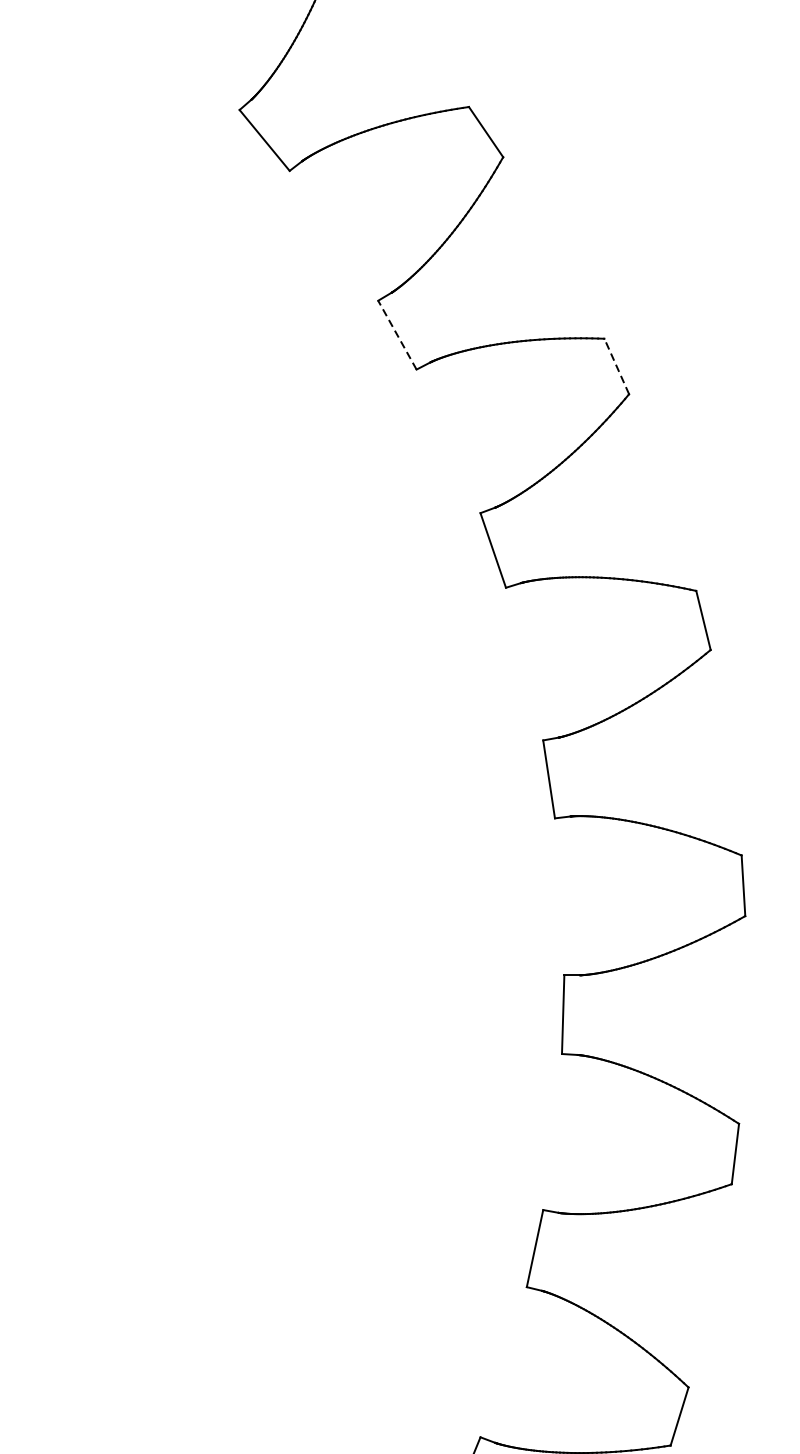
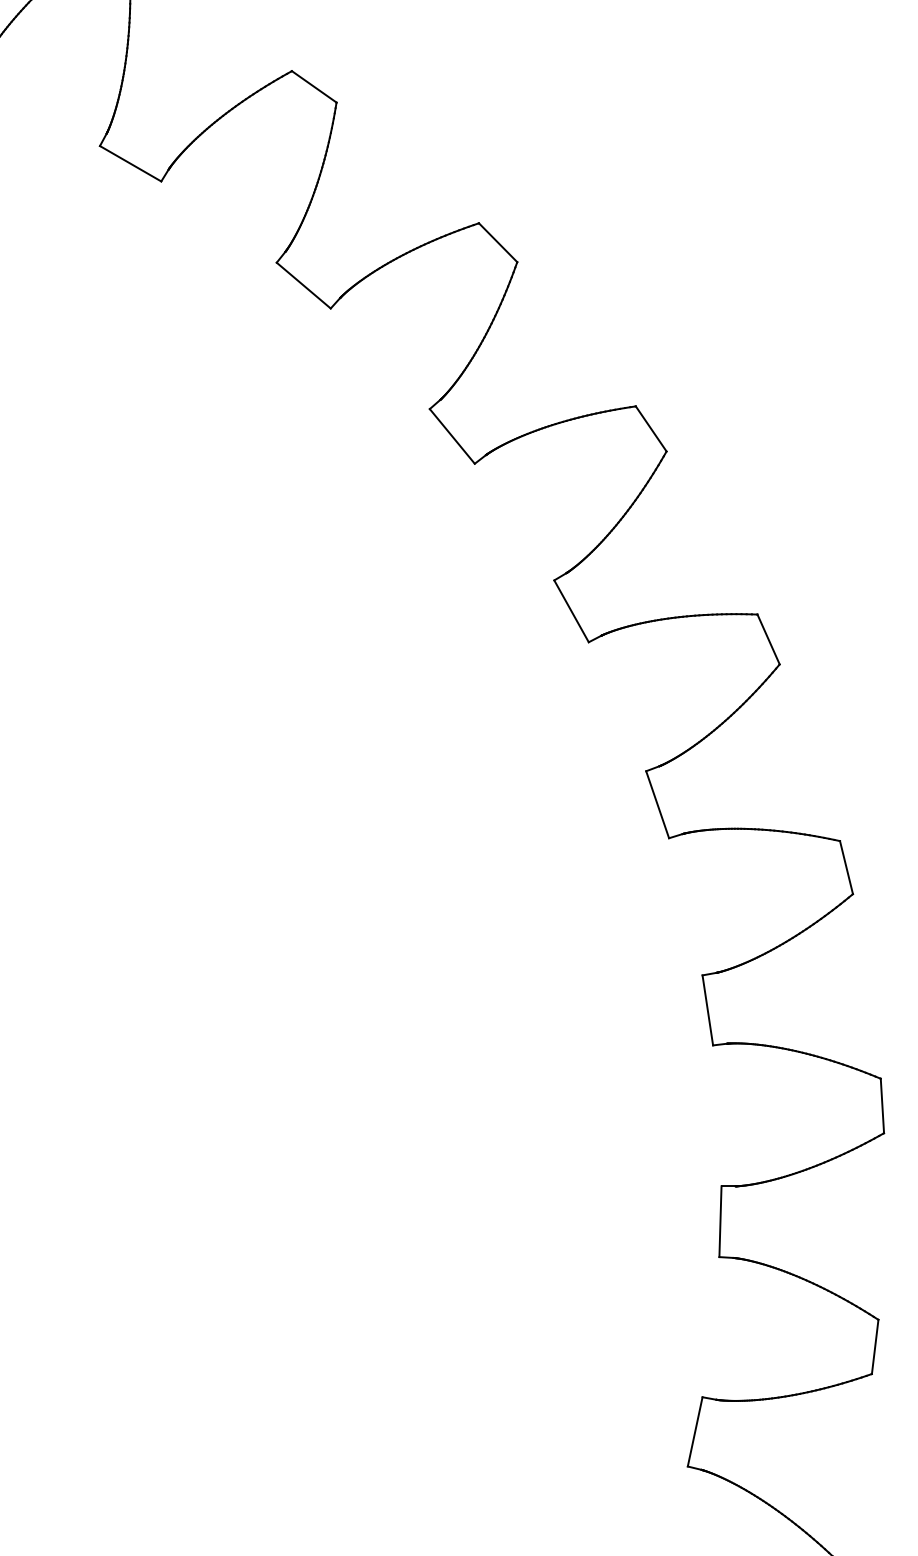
line: (397, 334) -> (571, 610), dashed -> solid
line: (616, 366) -> (768, 639), dashed -> solid

